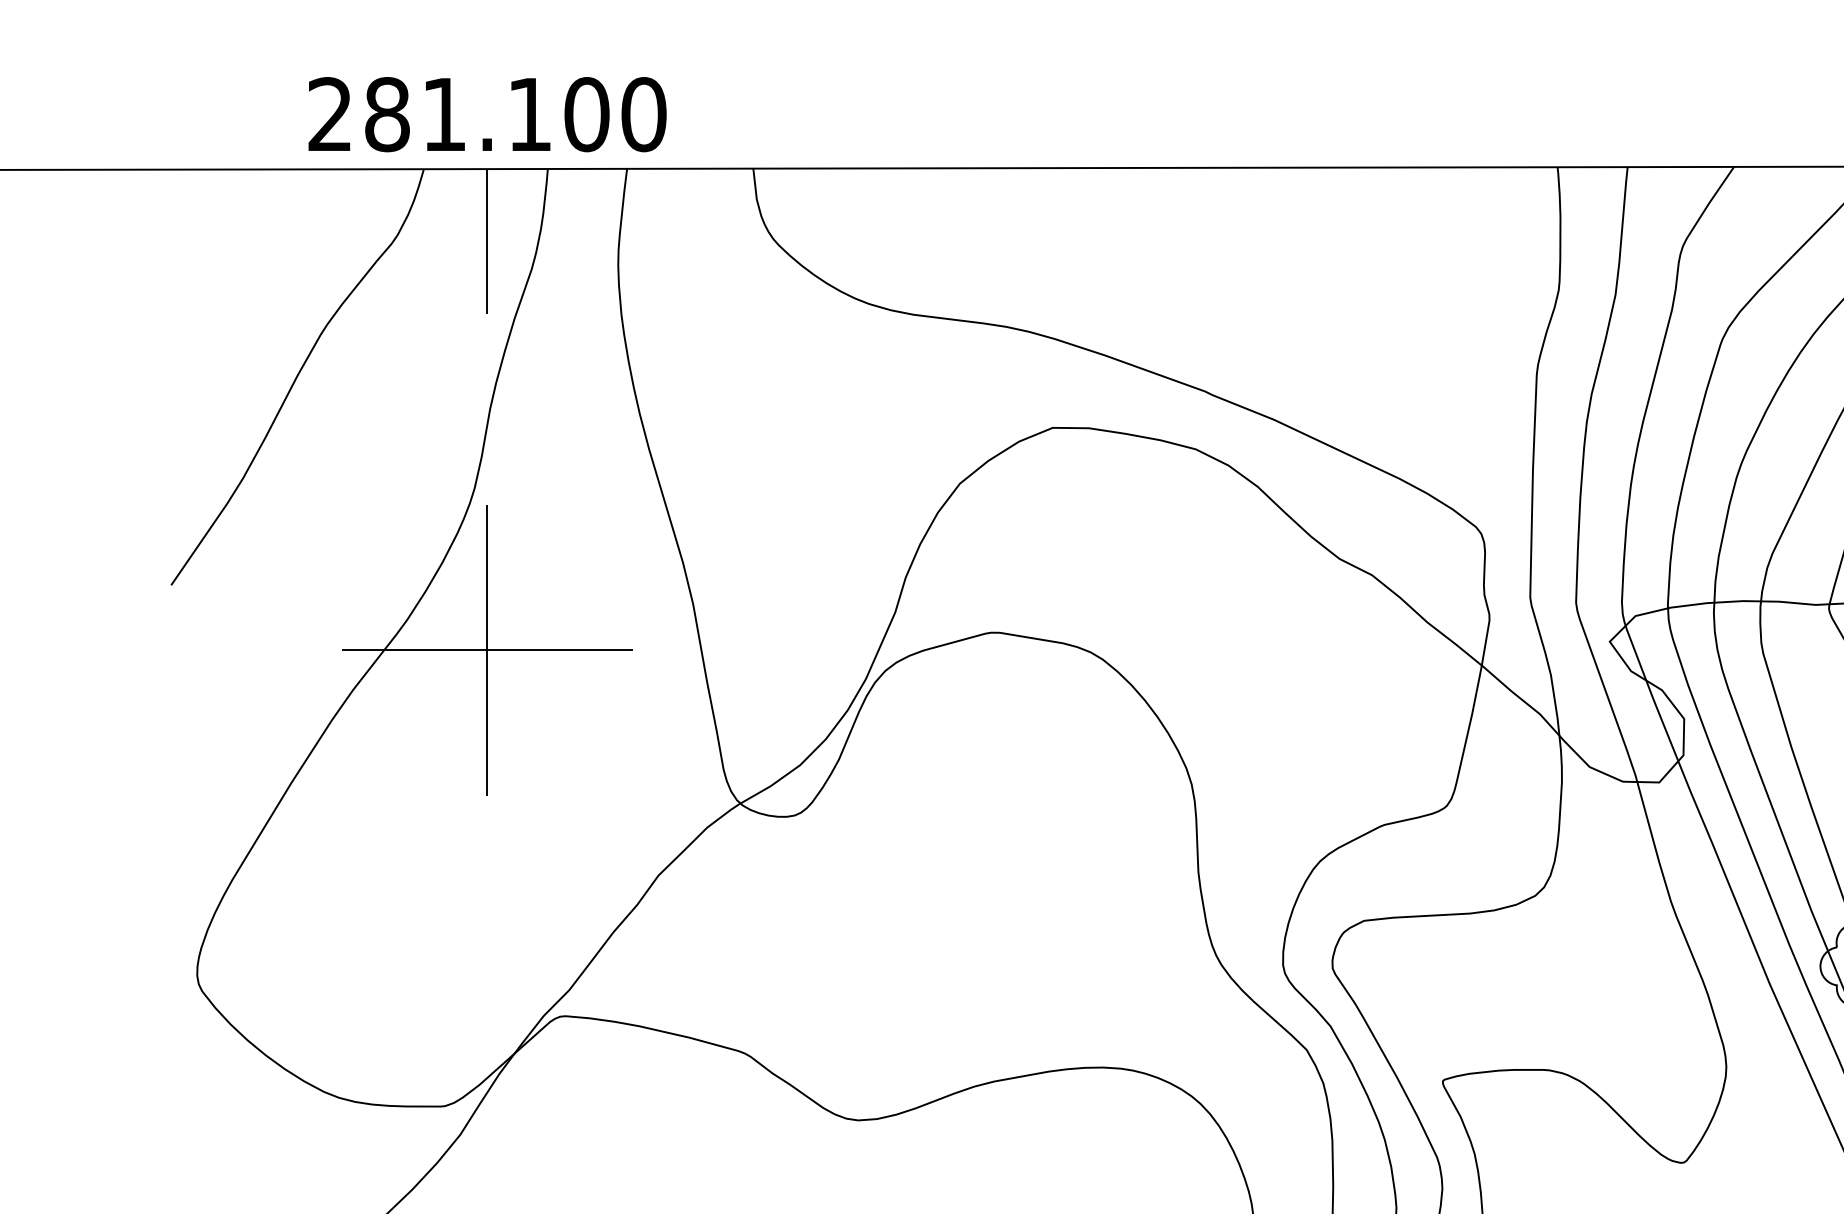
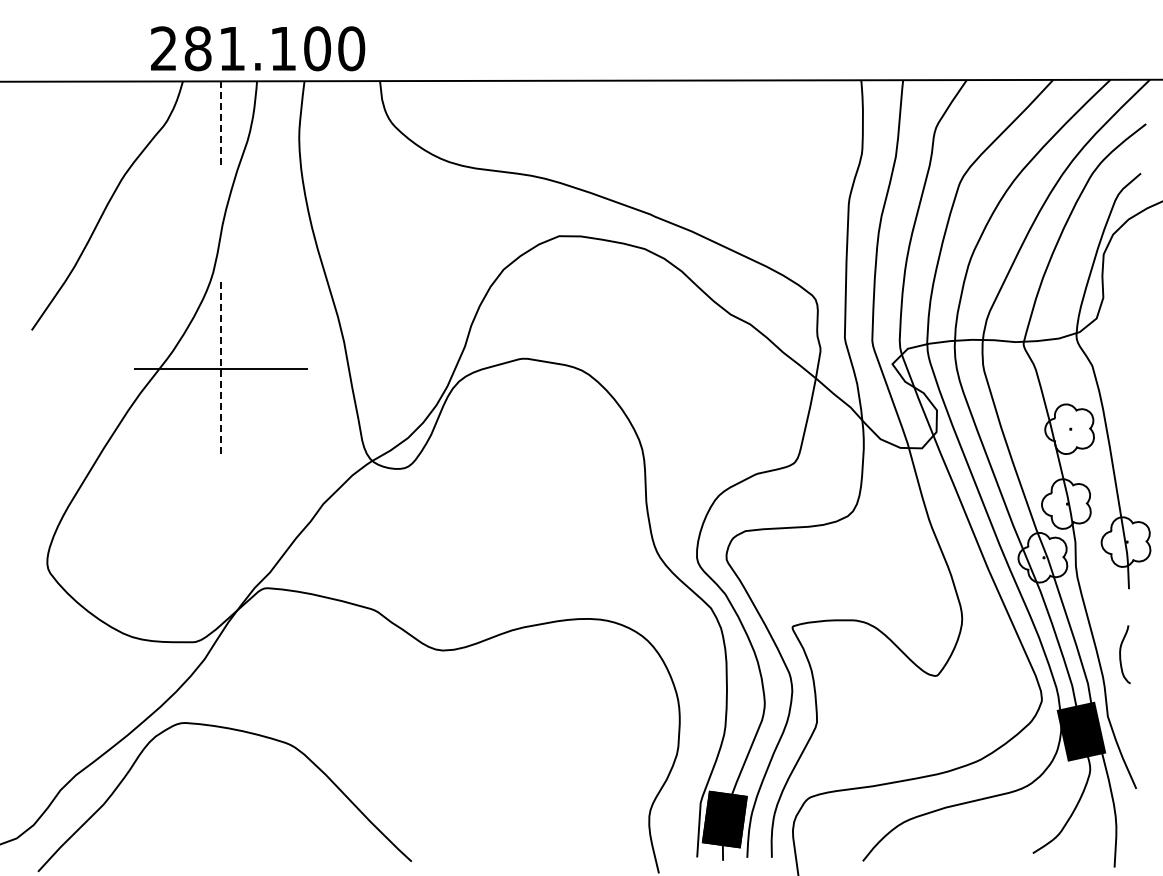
text: (488, 114) -> (258, 48), moved
line: (486, 242) -> (220, 125), solid -> dashed
line: (486, 650) -> (220, 369), solid -> dashed

